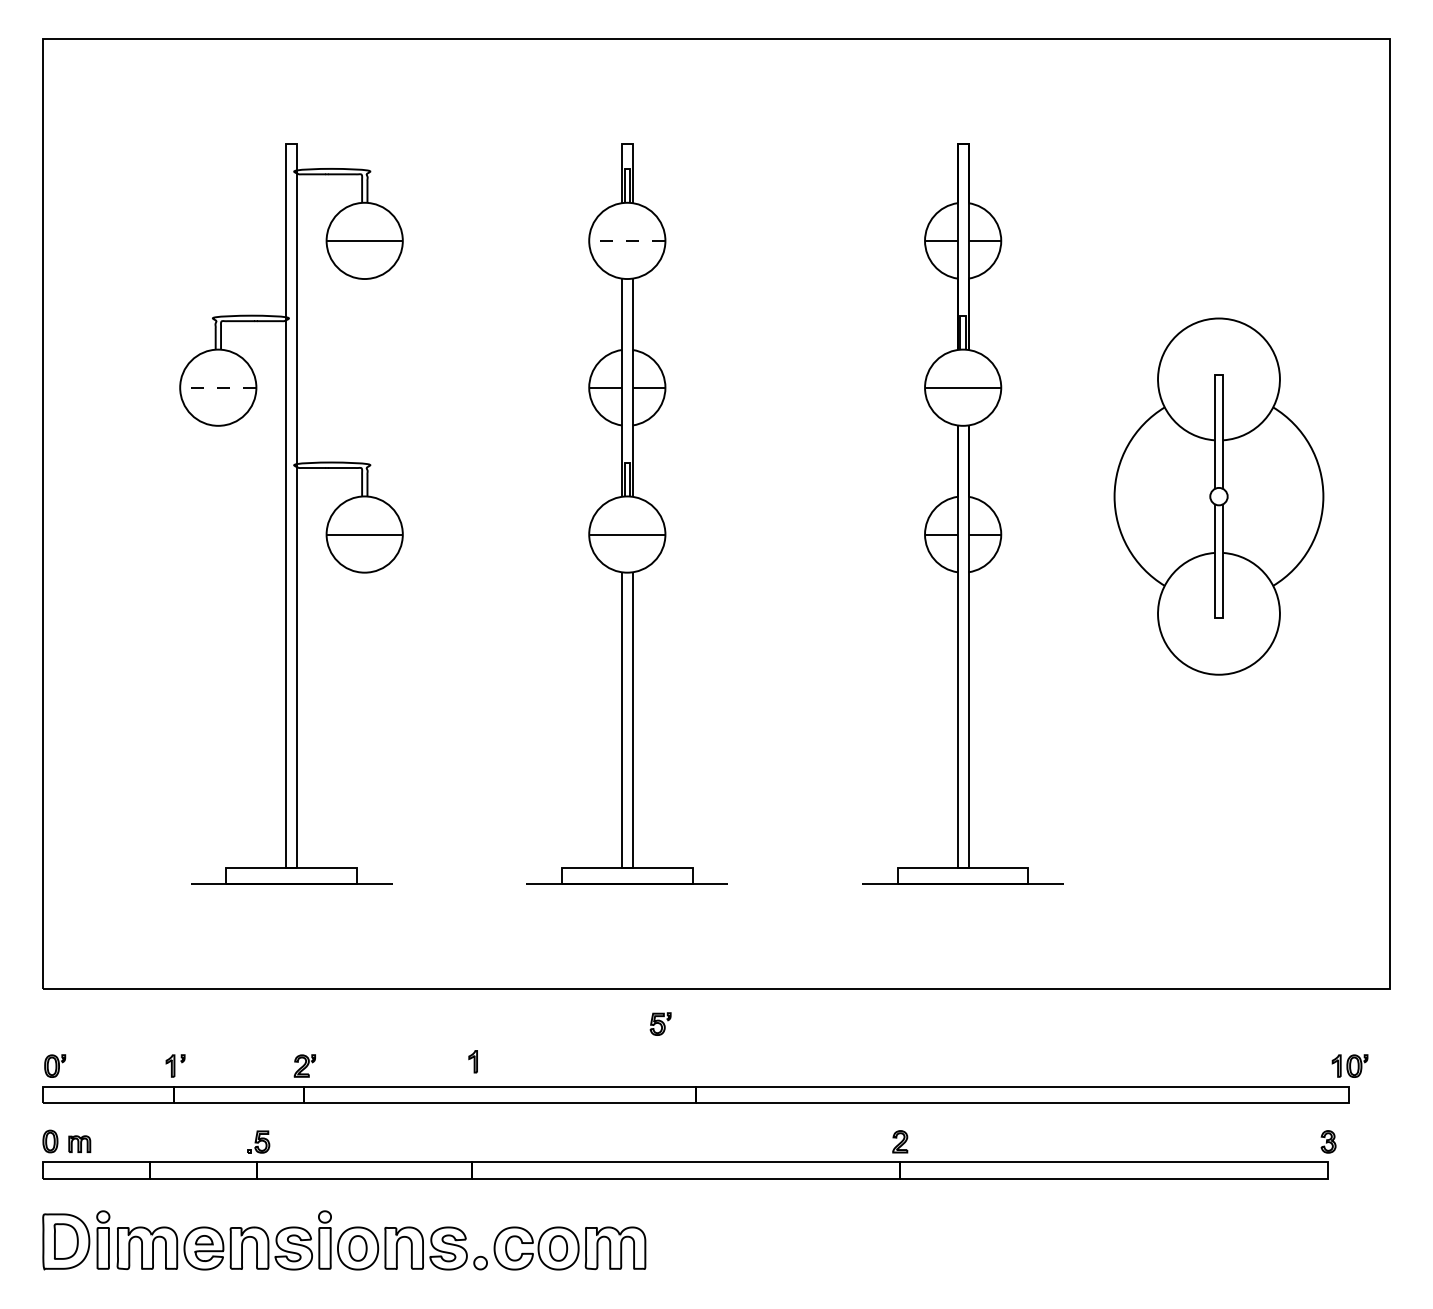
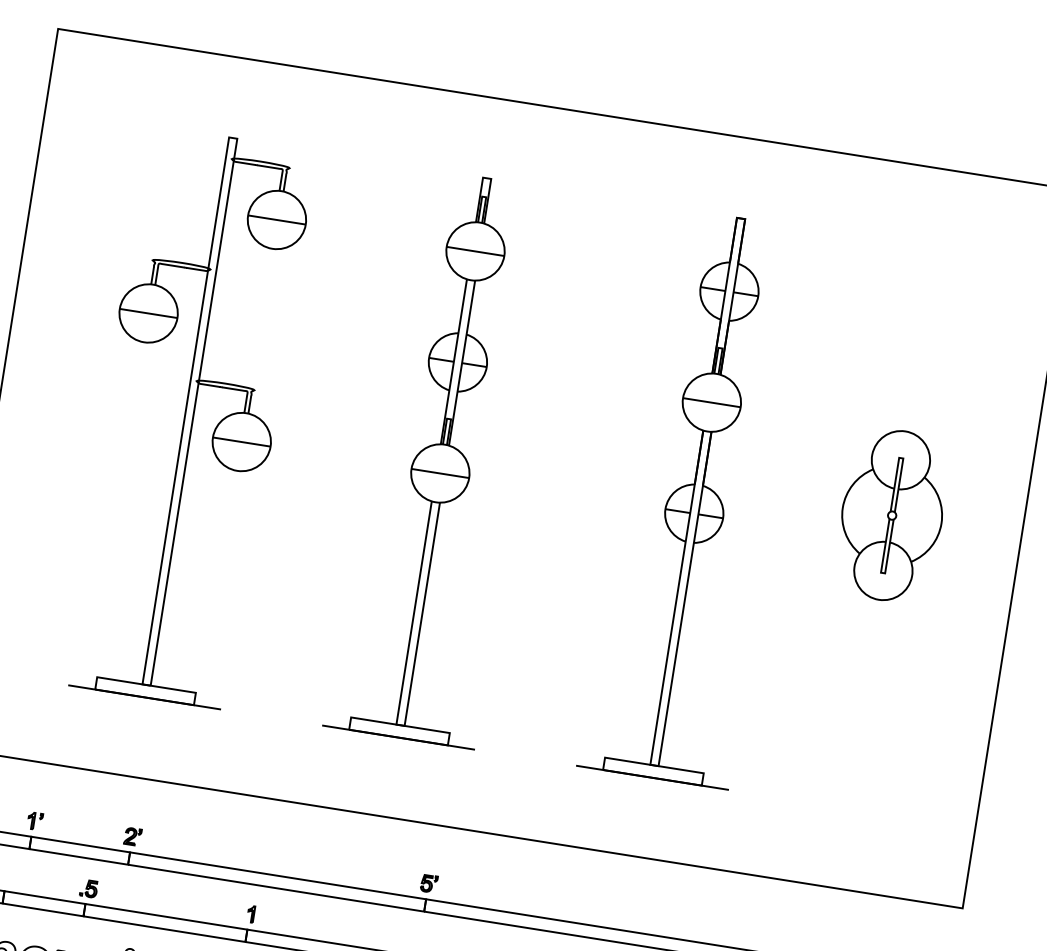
line: (626, 240) -> (474, 251), dashed -> solid
line: (217, 387) -> (148, 313), dashed -> solid
part: (1218, 496) -> (891, 515), size x0.62
part: (660, 1023) -> (429, 883), moved
part: (472, 1061) -> (250, 913), moved

